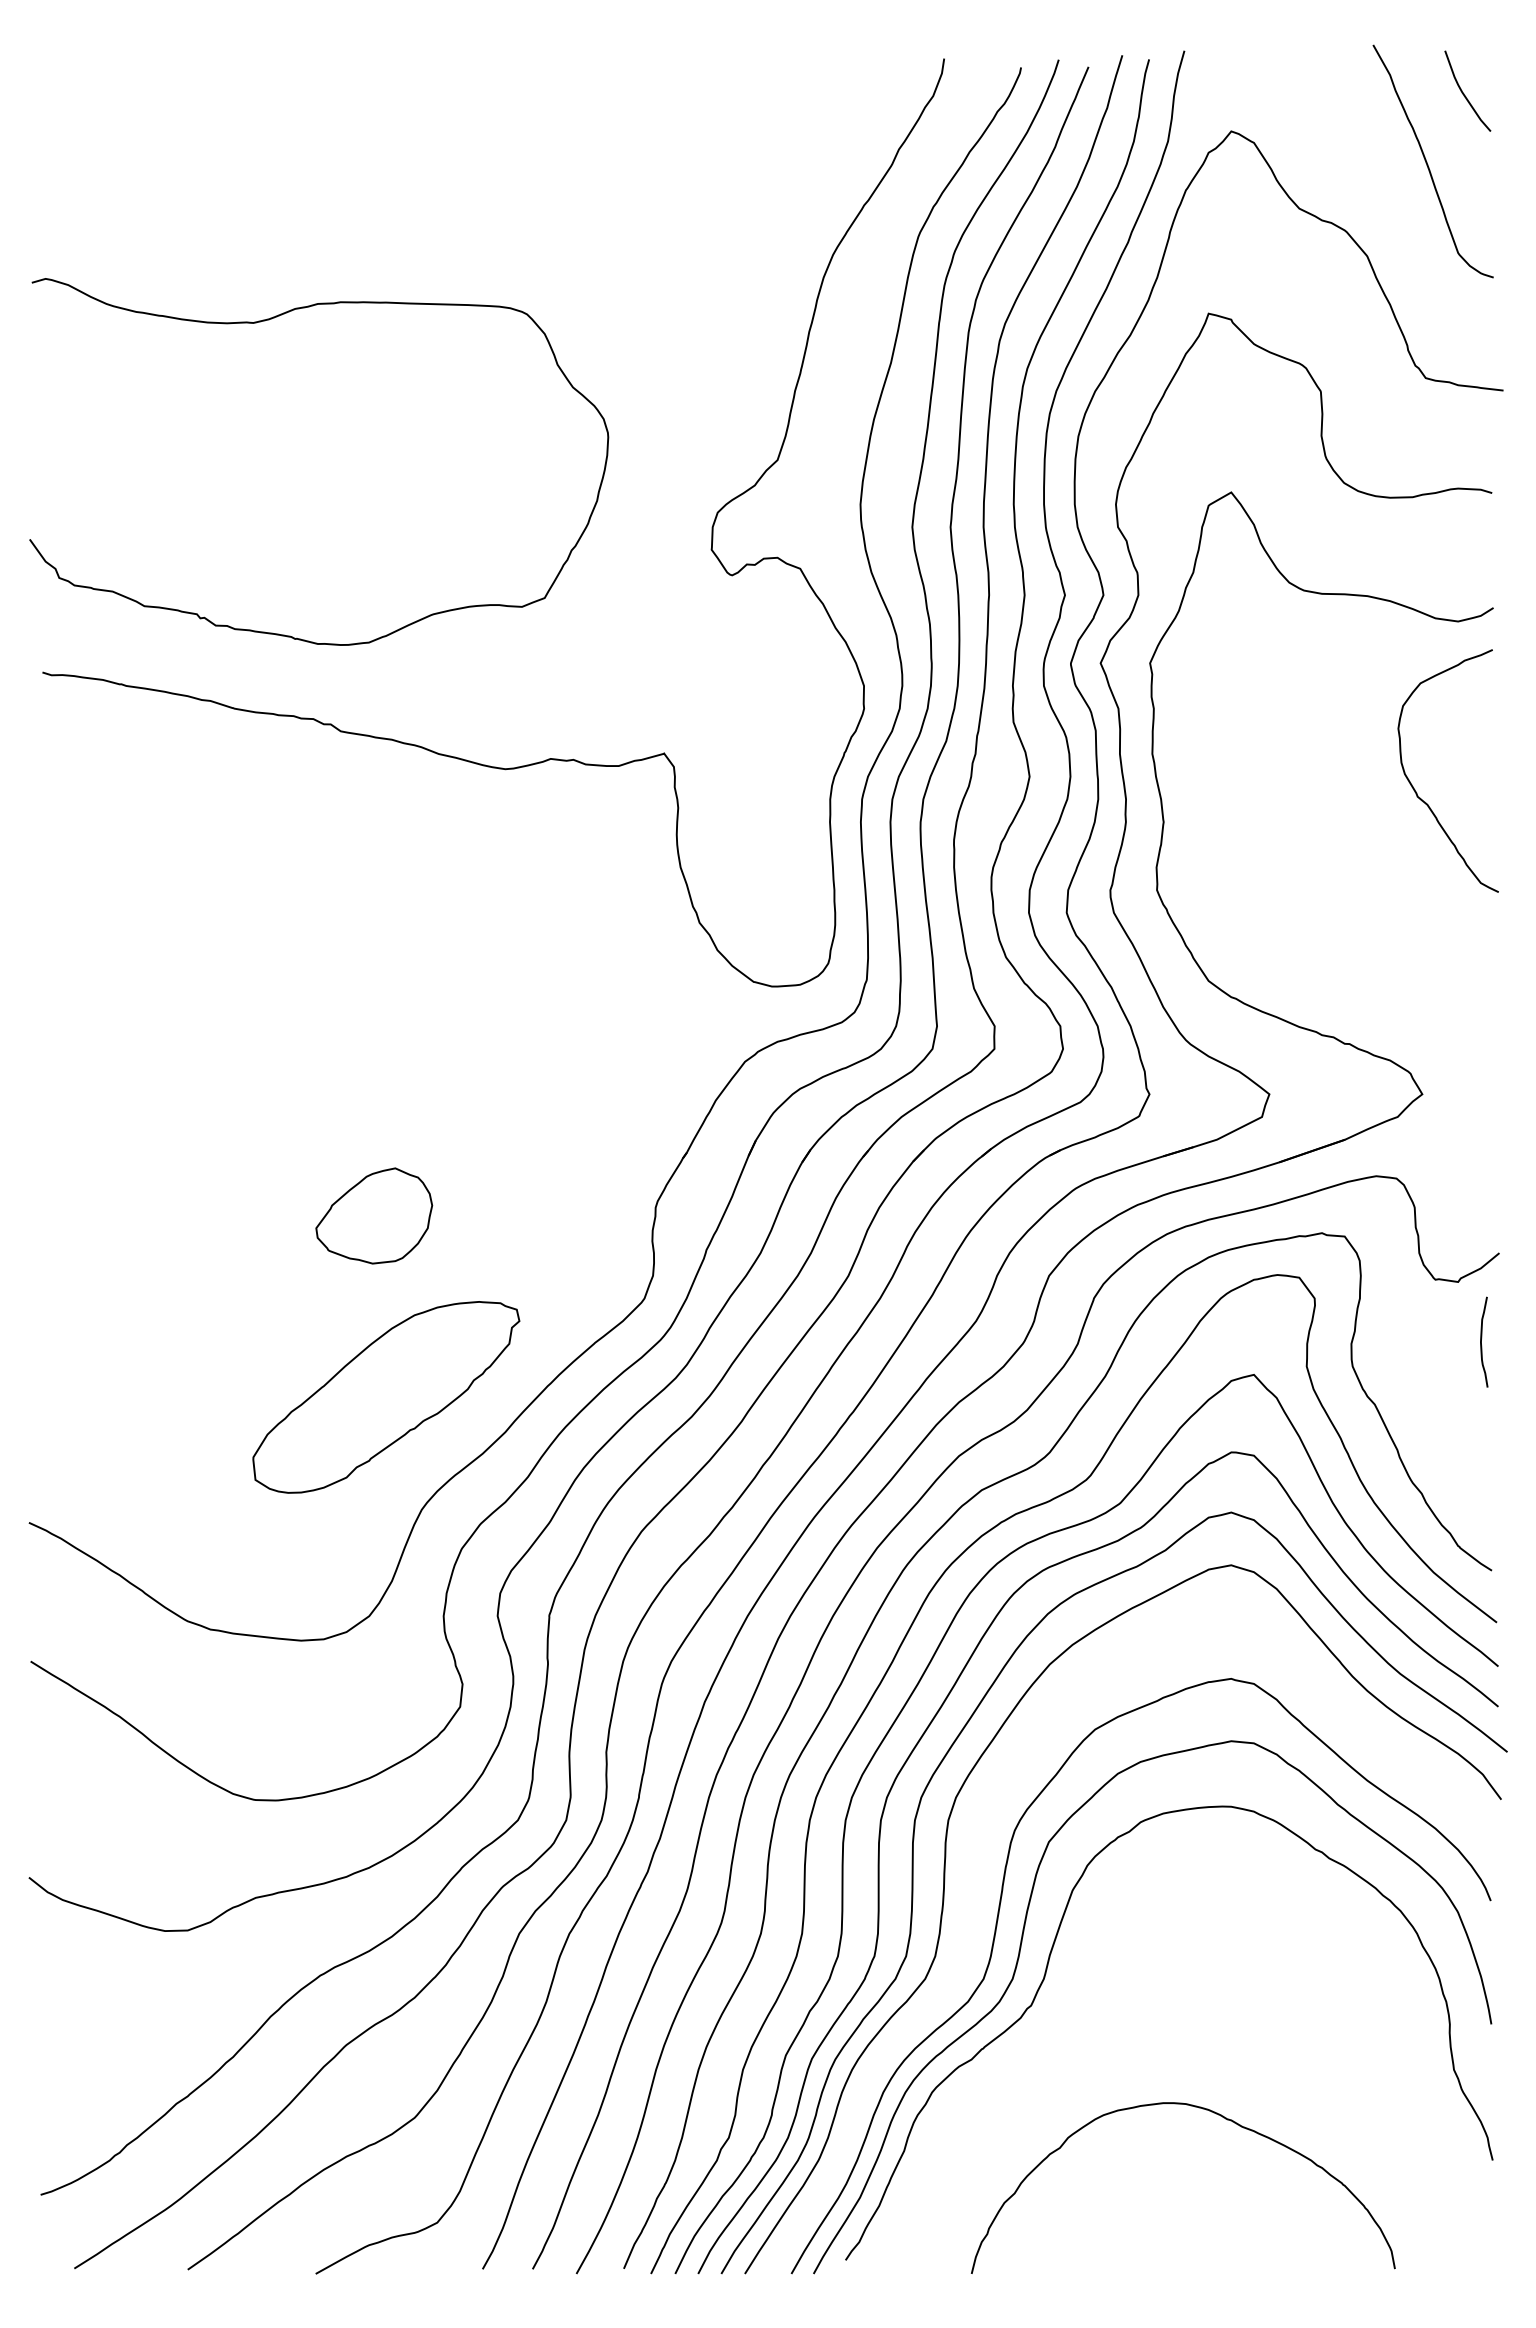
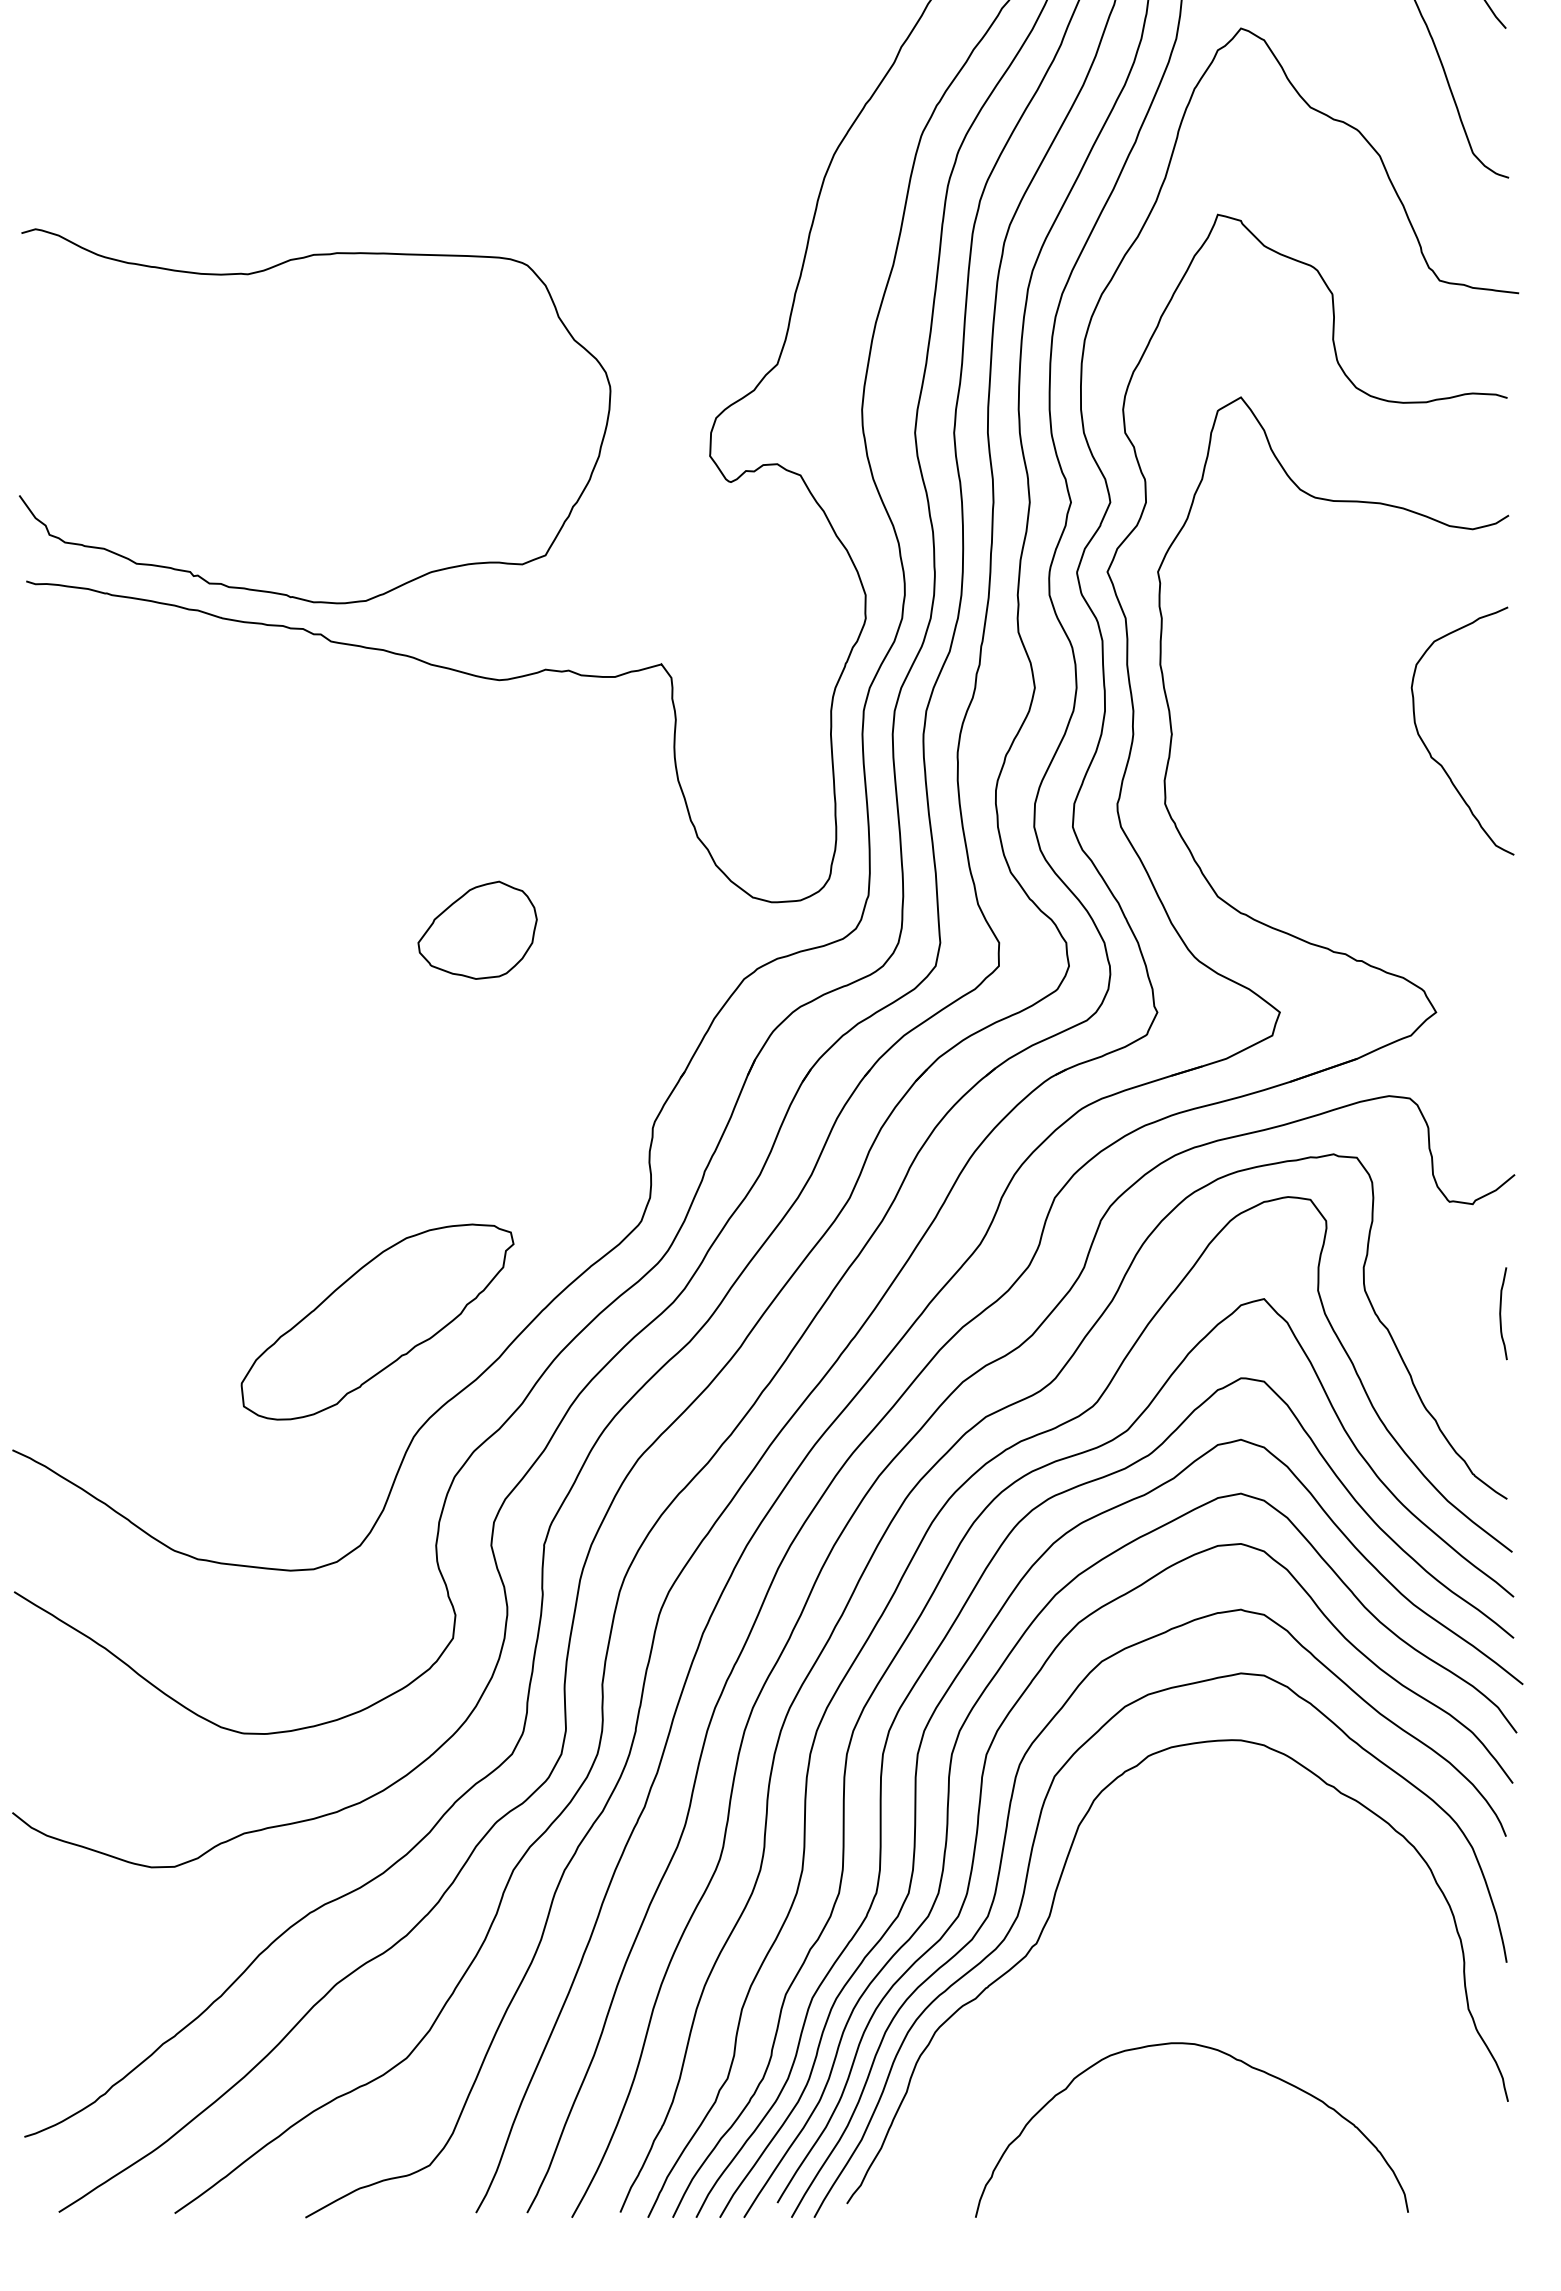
curve: (269, 320) -> (264, 271), moved
curve: (1415, 789) -> (1429, 749), moved
part: (374, 1215) -> (477, 929), moved
curve: (1481, 1341) -> (1500, 1313), moved
curve: (972, 1909) -> (976, 1845), added

